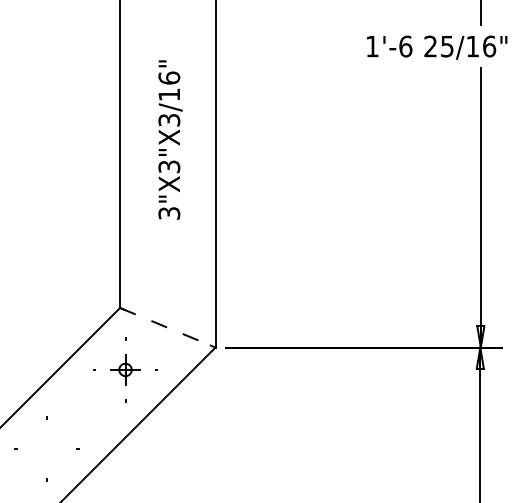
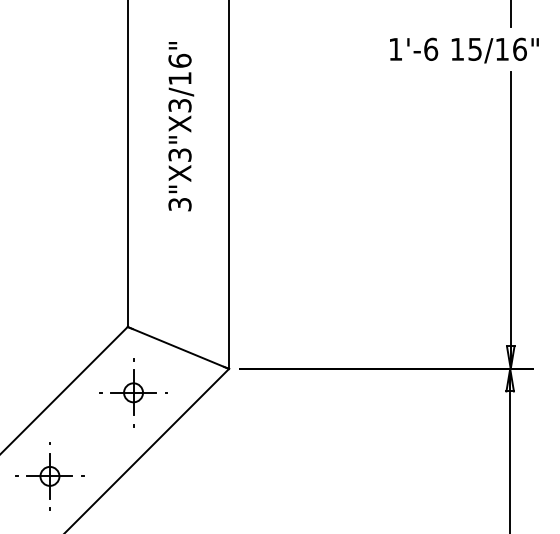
text: (429, 45) -> (456, 48), 25/16" -> 15/16"
text: (170, 139) -> (181, 126), moved
line: (167, 327) -> (178, 347), dashed -> solid
part: (125, 369) -> (133, 392), size x1.43
part: (46, 448) -> (49, 476), added

